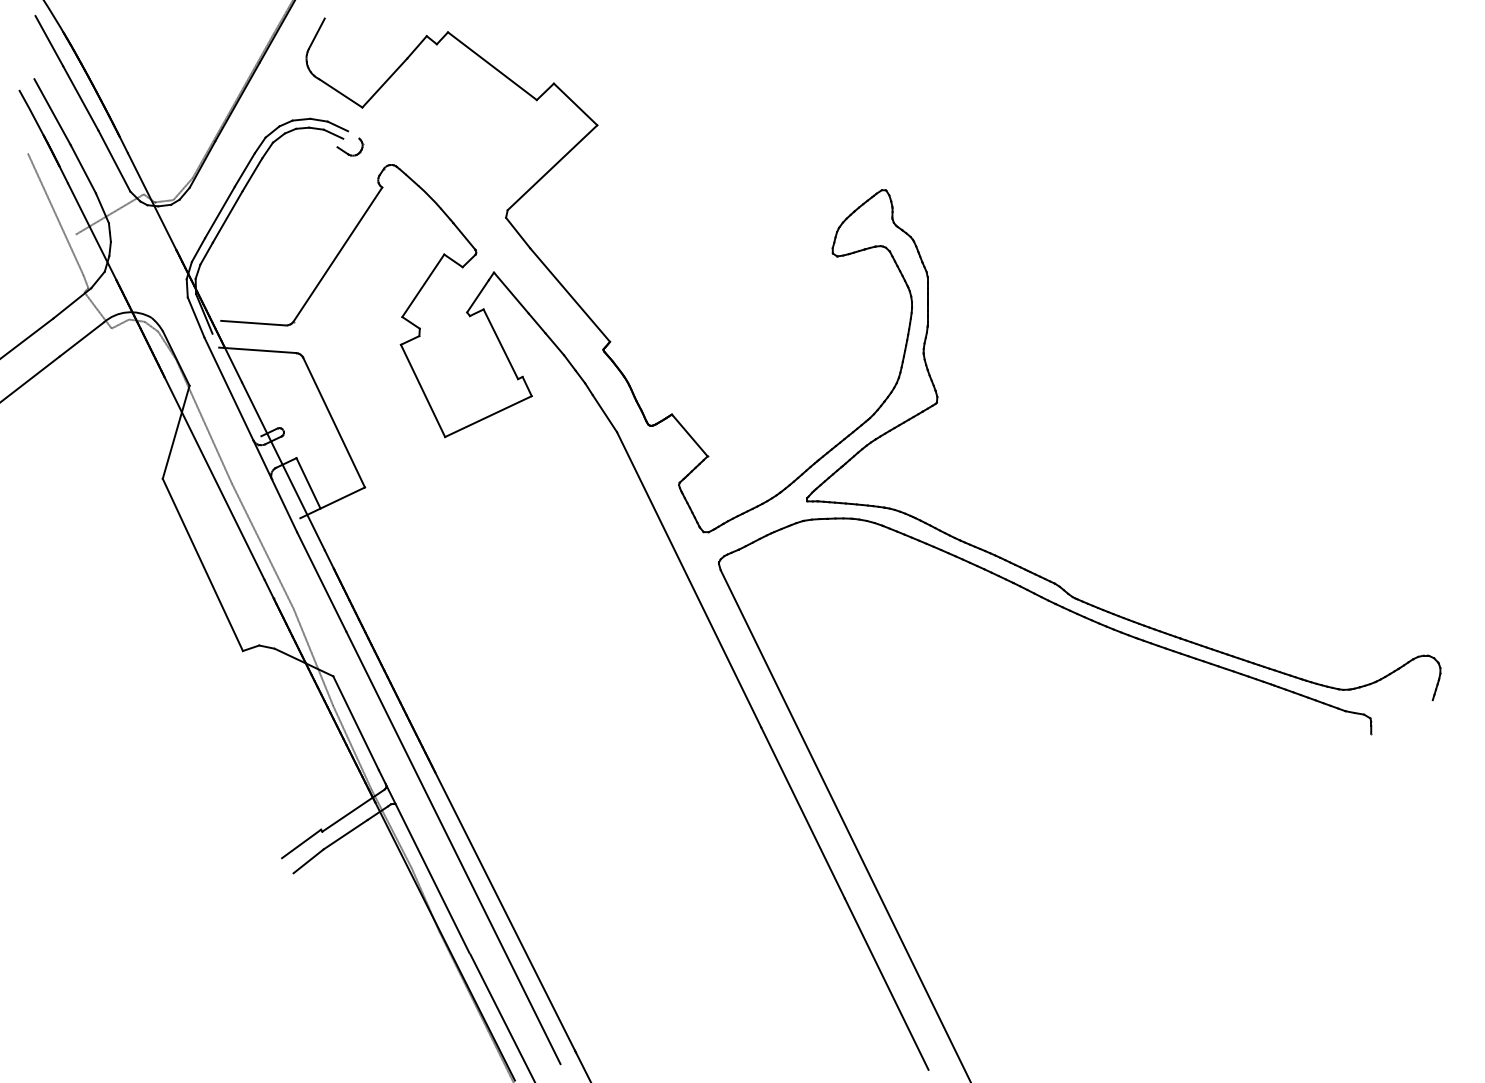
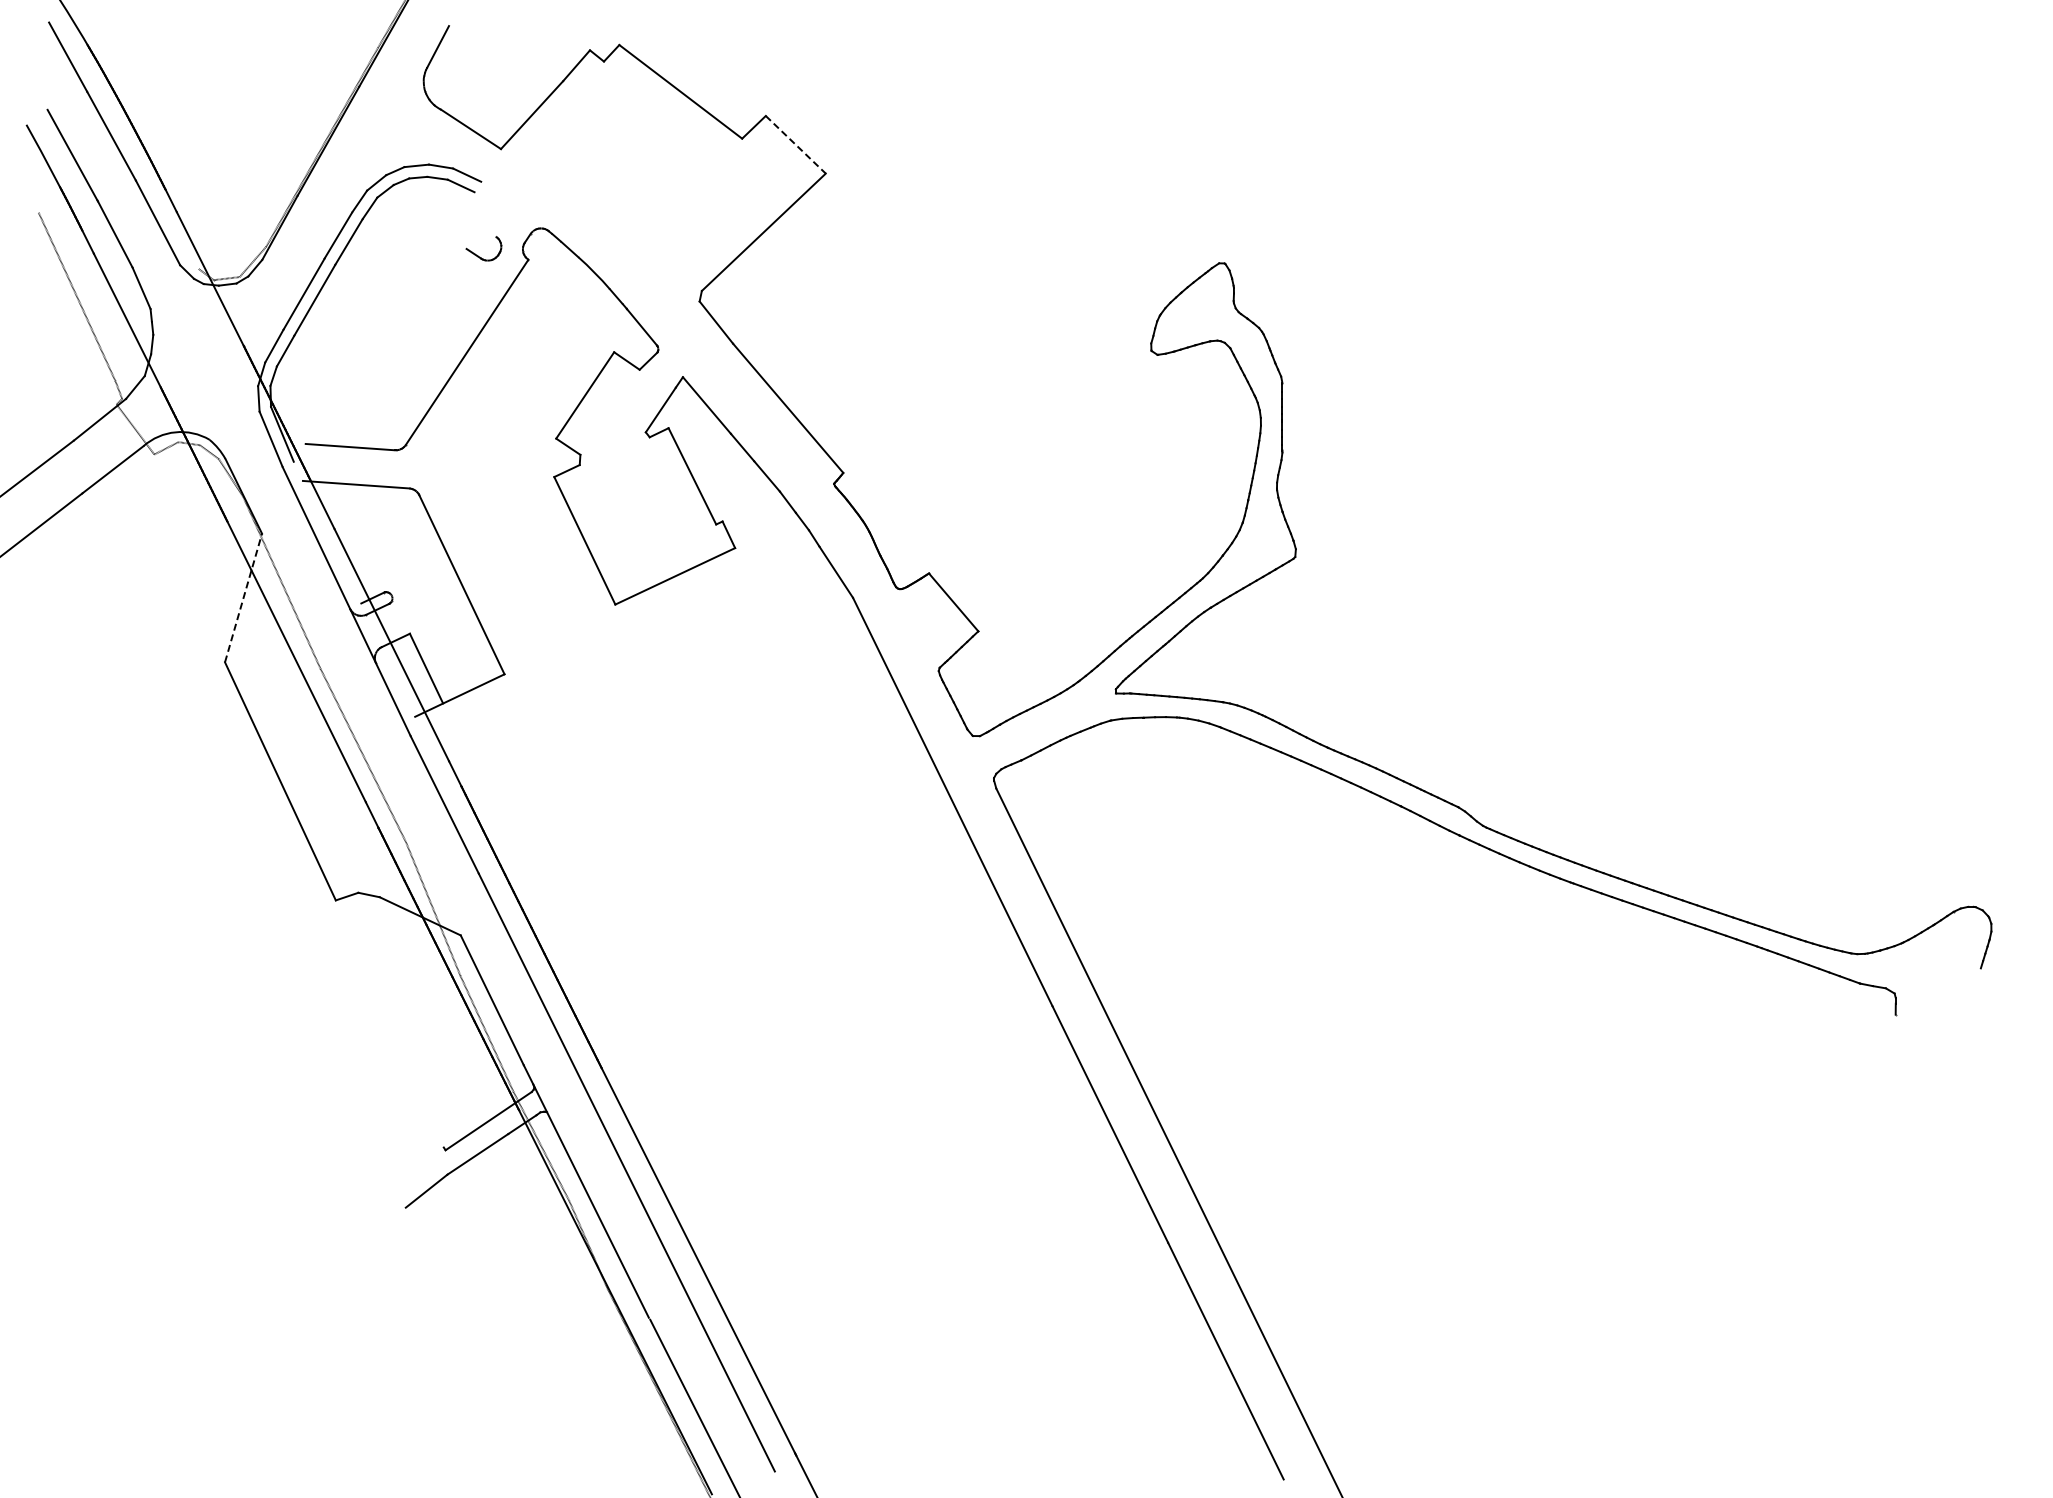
line: (575, 104) -> (795, 144), solid -> dashed
part: (346, 152) -> (478, 255), moved
line: (109, 214) -> (151, 296), removed
line: (176, 432) -> (243, 598), solid -> dashed
line: (301, 843) -> (416, 1166), removed

